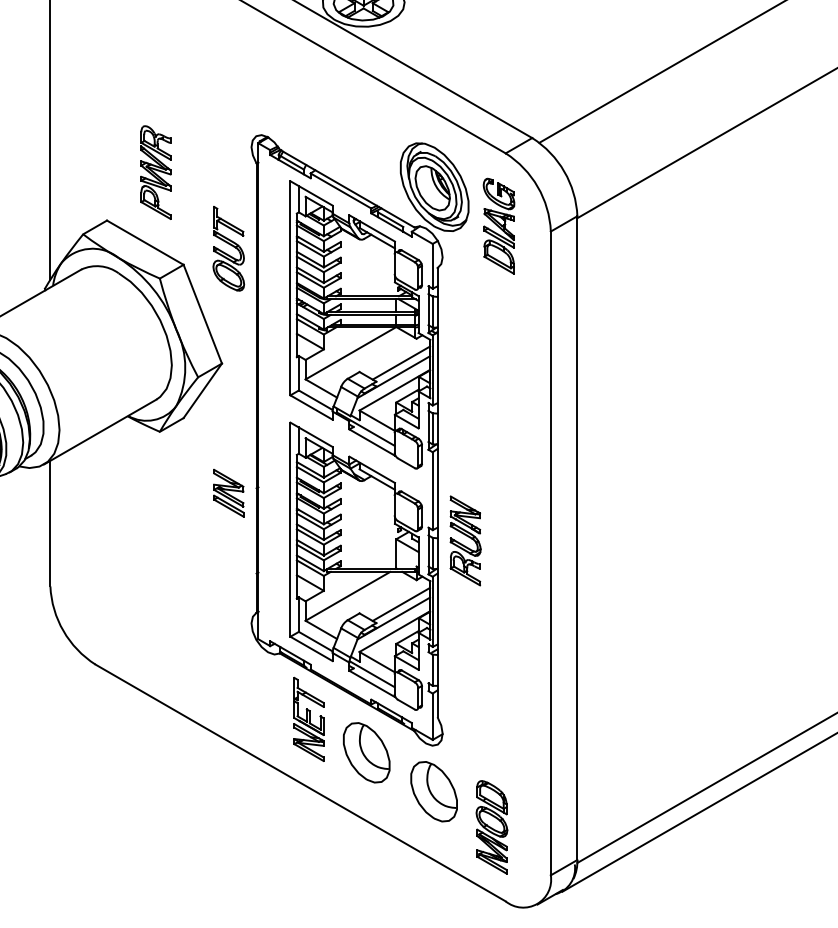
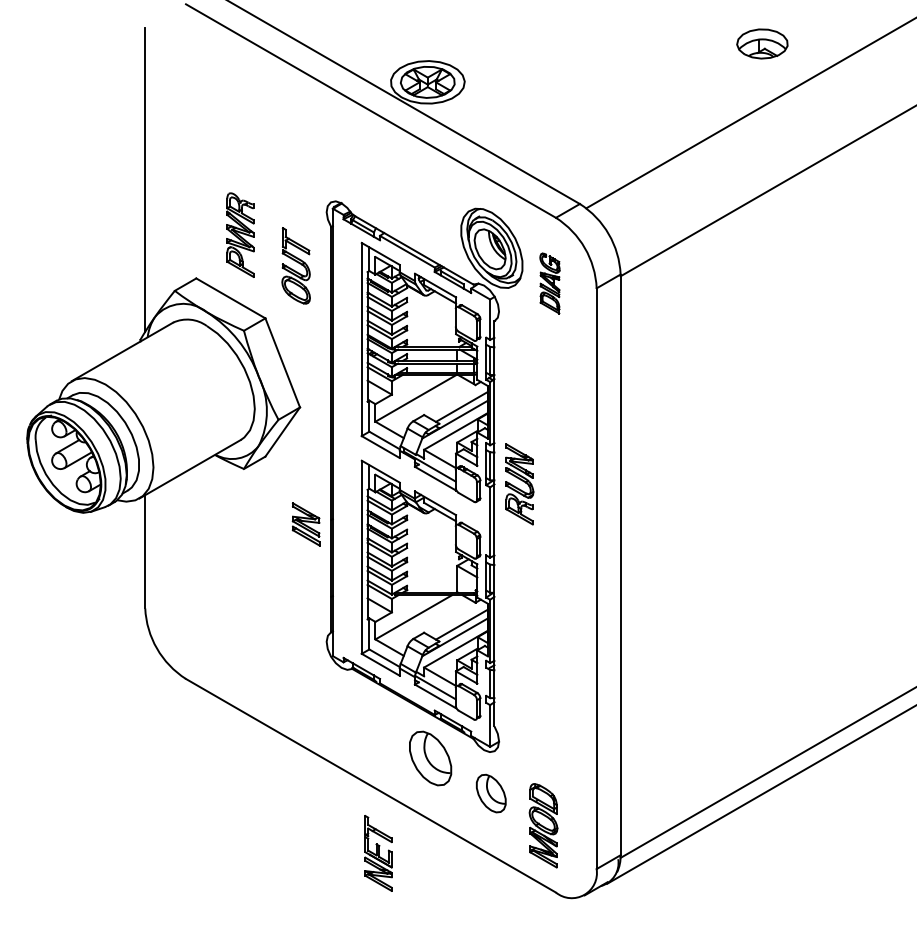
part: (498, 226) -> (549, 283), size x0.7
part: (228, 248) -> (295, 265), moved
part: (465, 541) -> (519, 484), moved
part: (308, 719) -> (378, 853), moved
part: (433, 791) -> (490, 793), size x0.7

